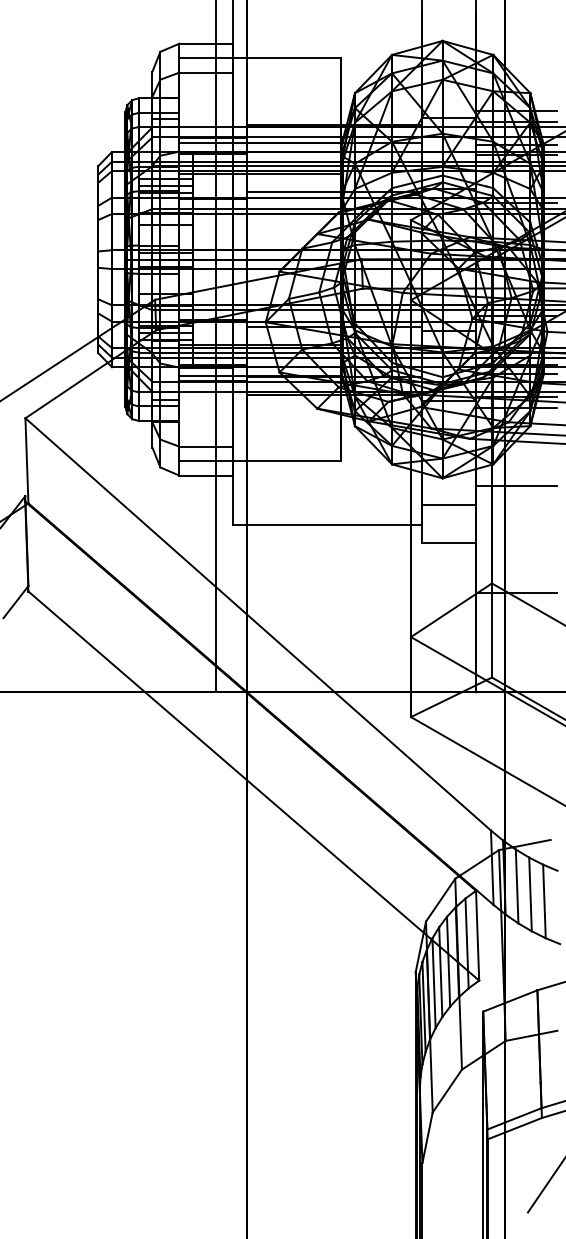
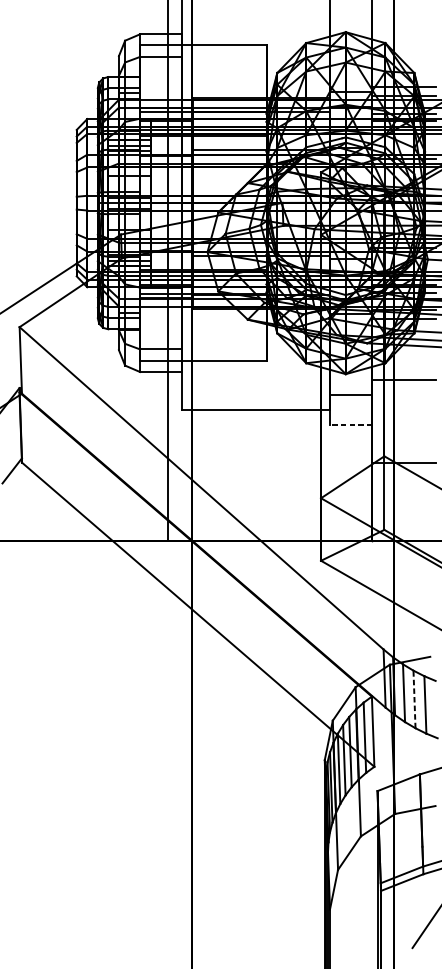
line: (449, 543) -> (351, 425), solid -> dashed
line: (530, 894) -> (414, 699), solid -> dashed

